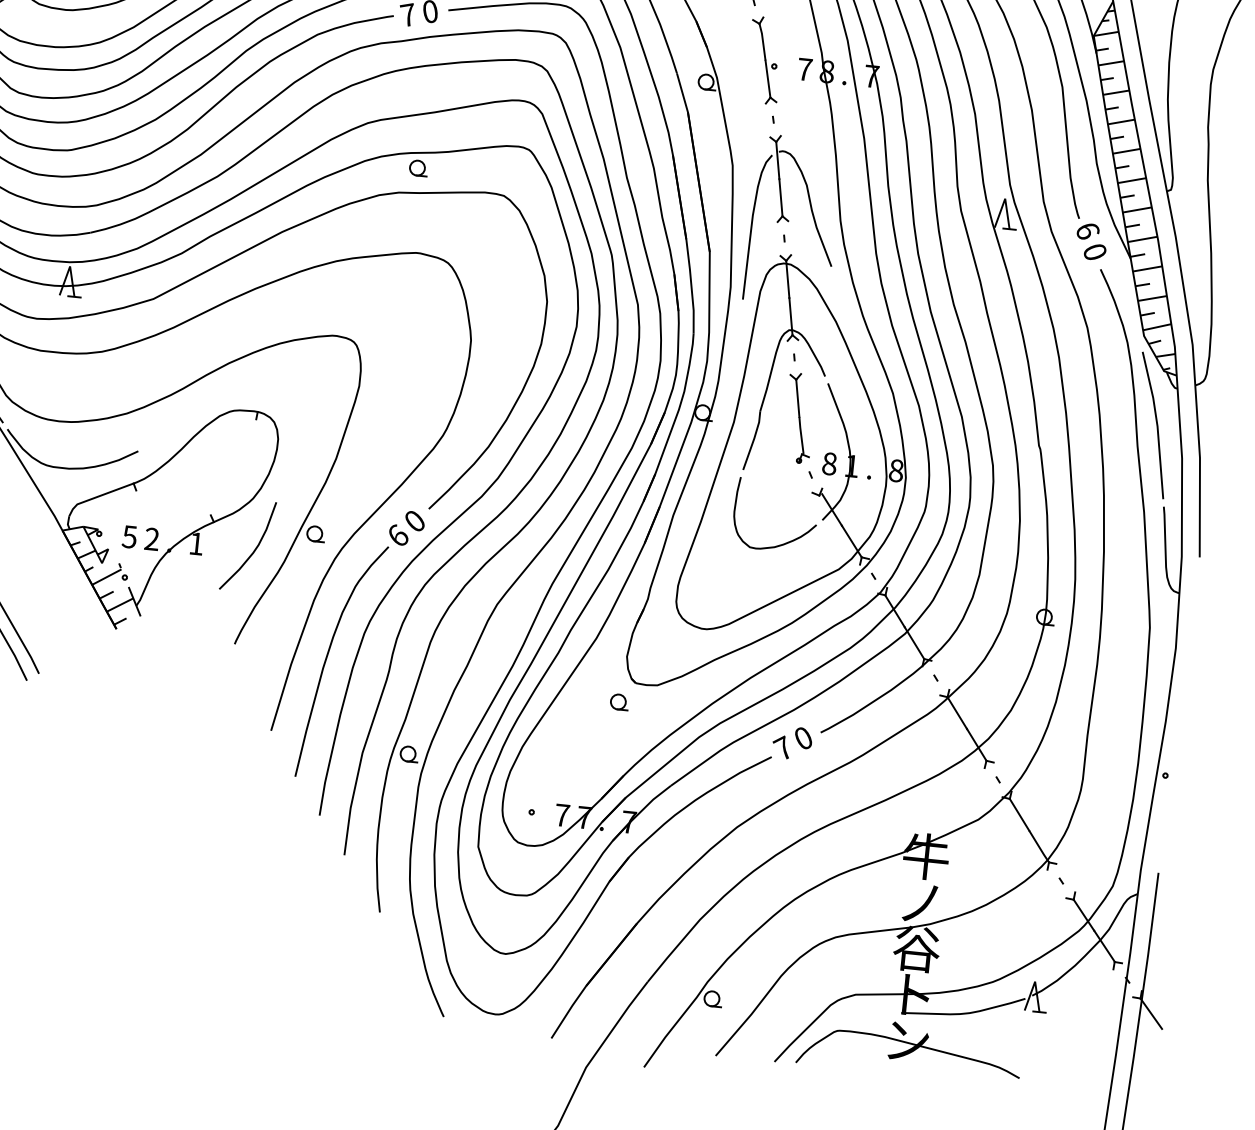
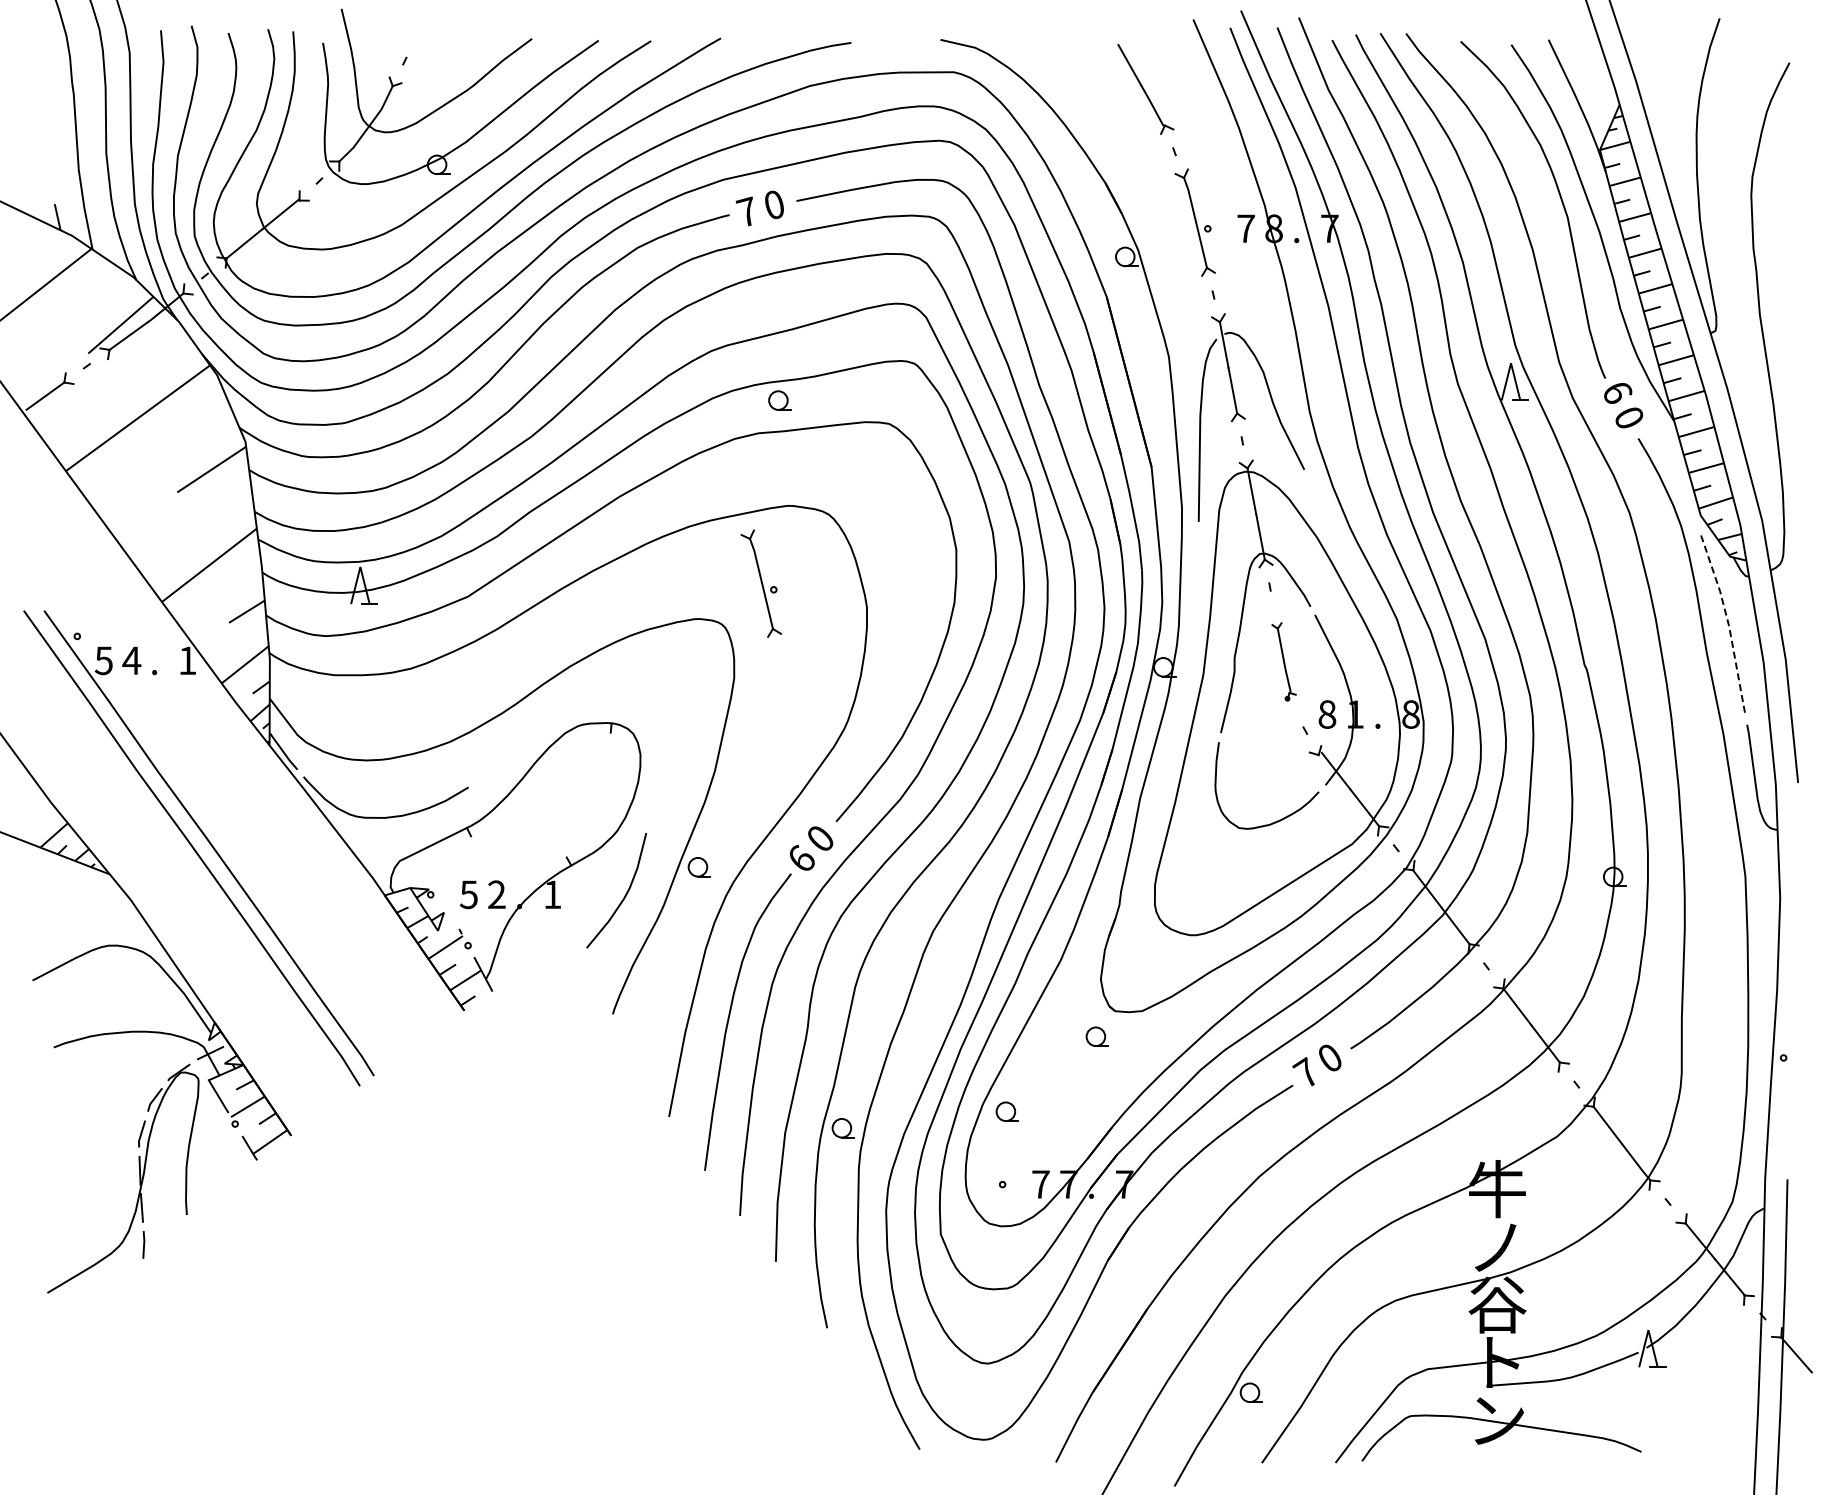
part: (388, 312) -> (760, 583), added
part: (799, 418) -> (1283, 661), size x0.7
line: (1157, 425) -> (1728, 624), solid -> dashed
part: (540, 754) -> (1006, 1111), added

